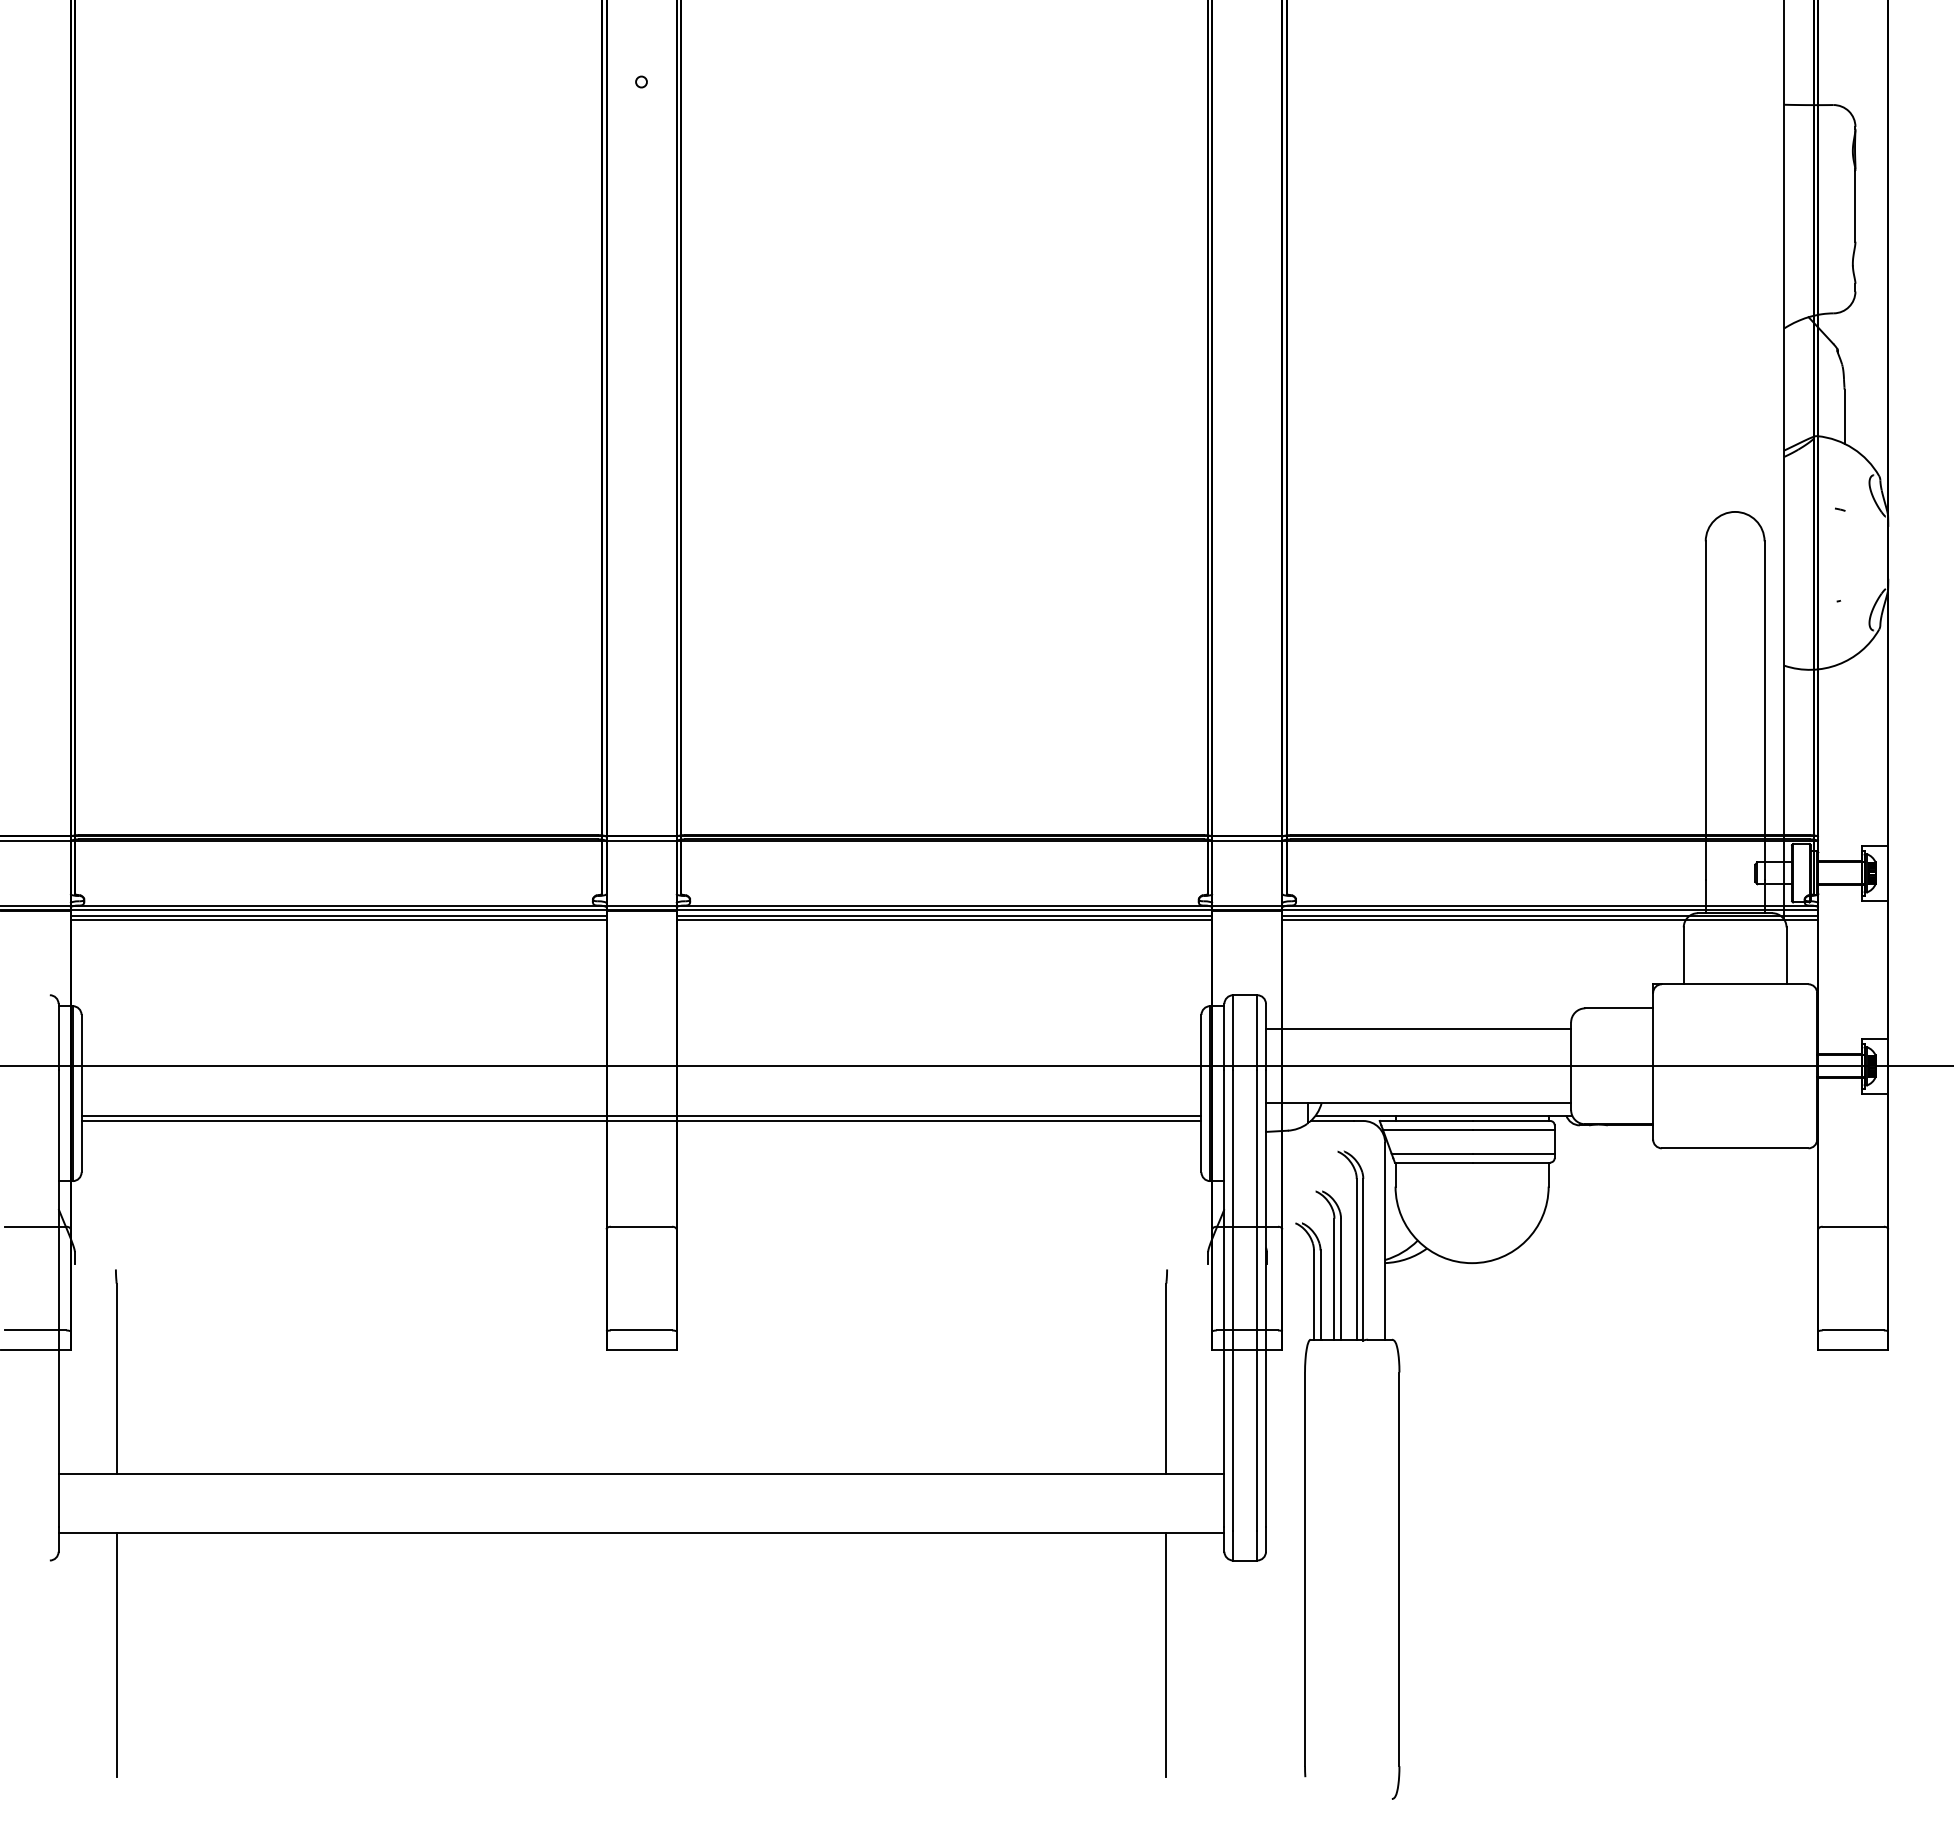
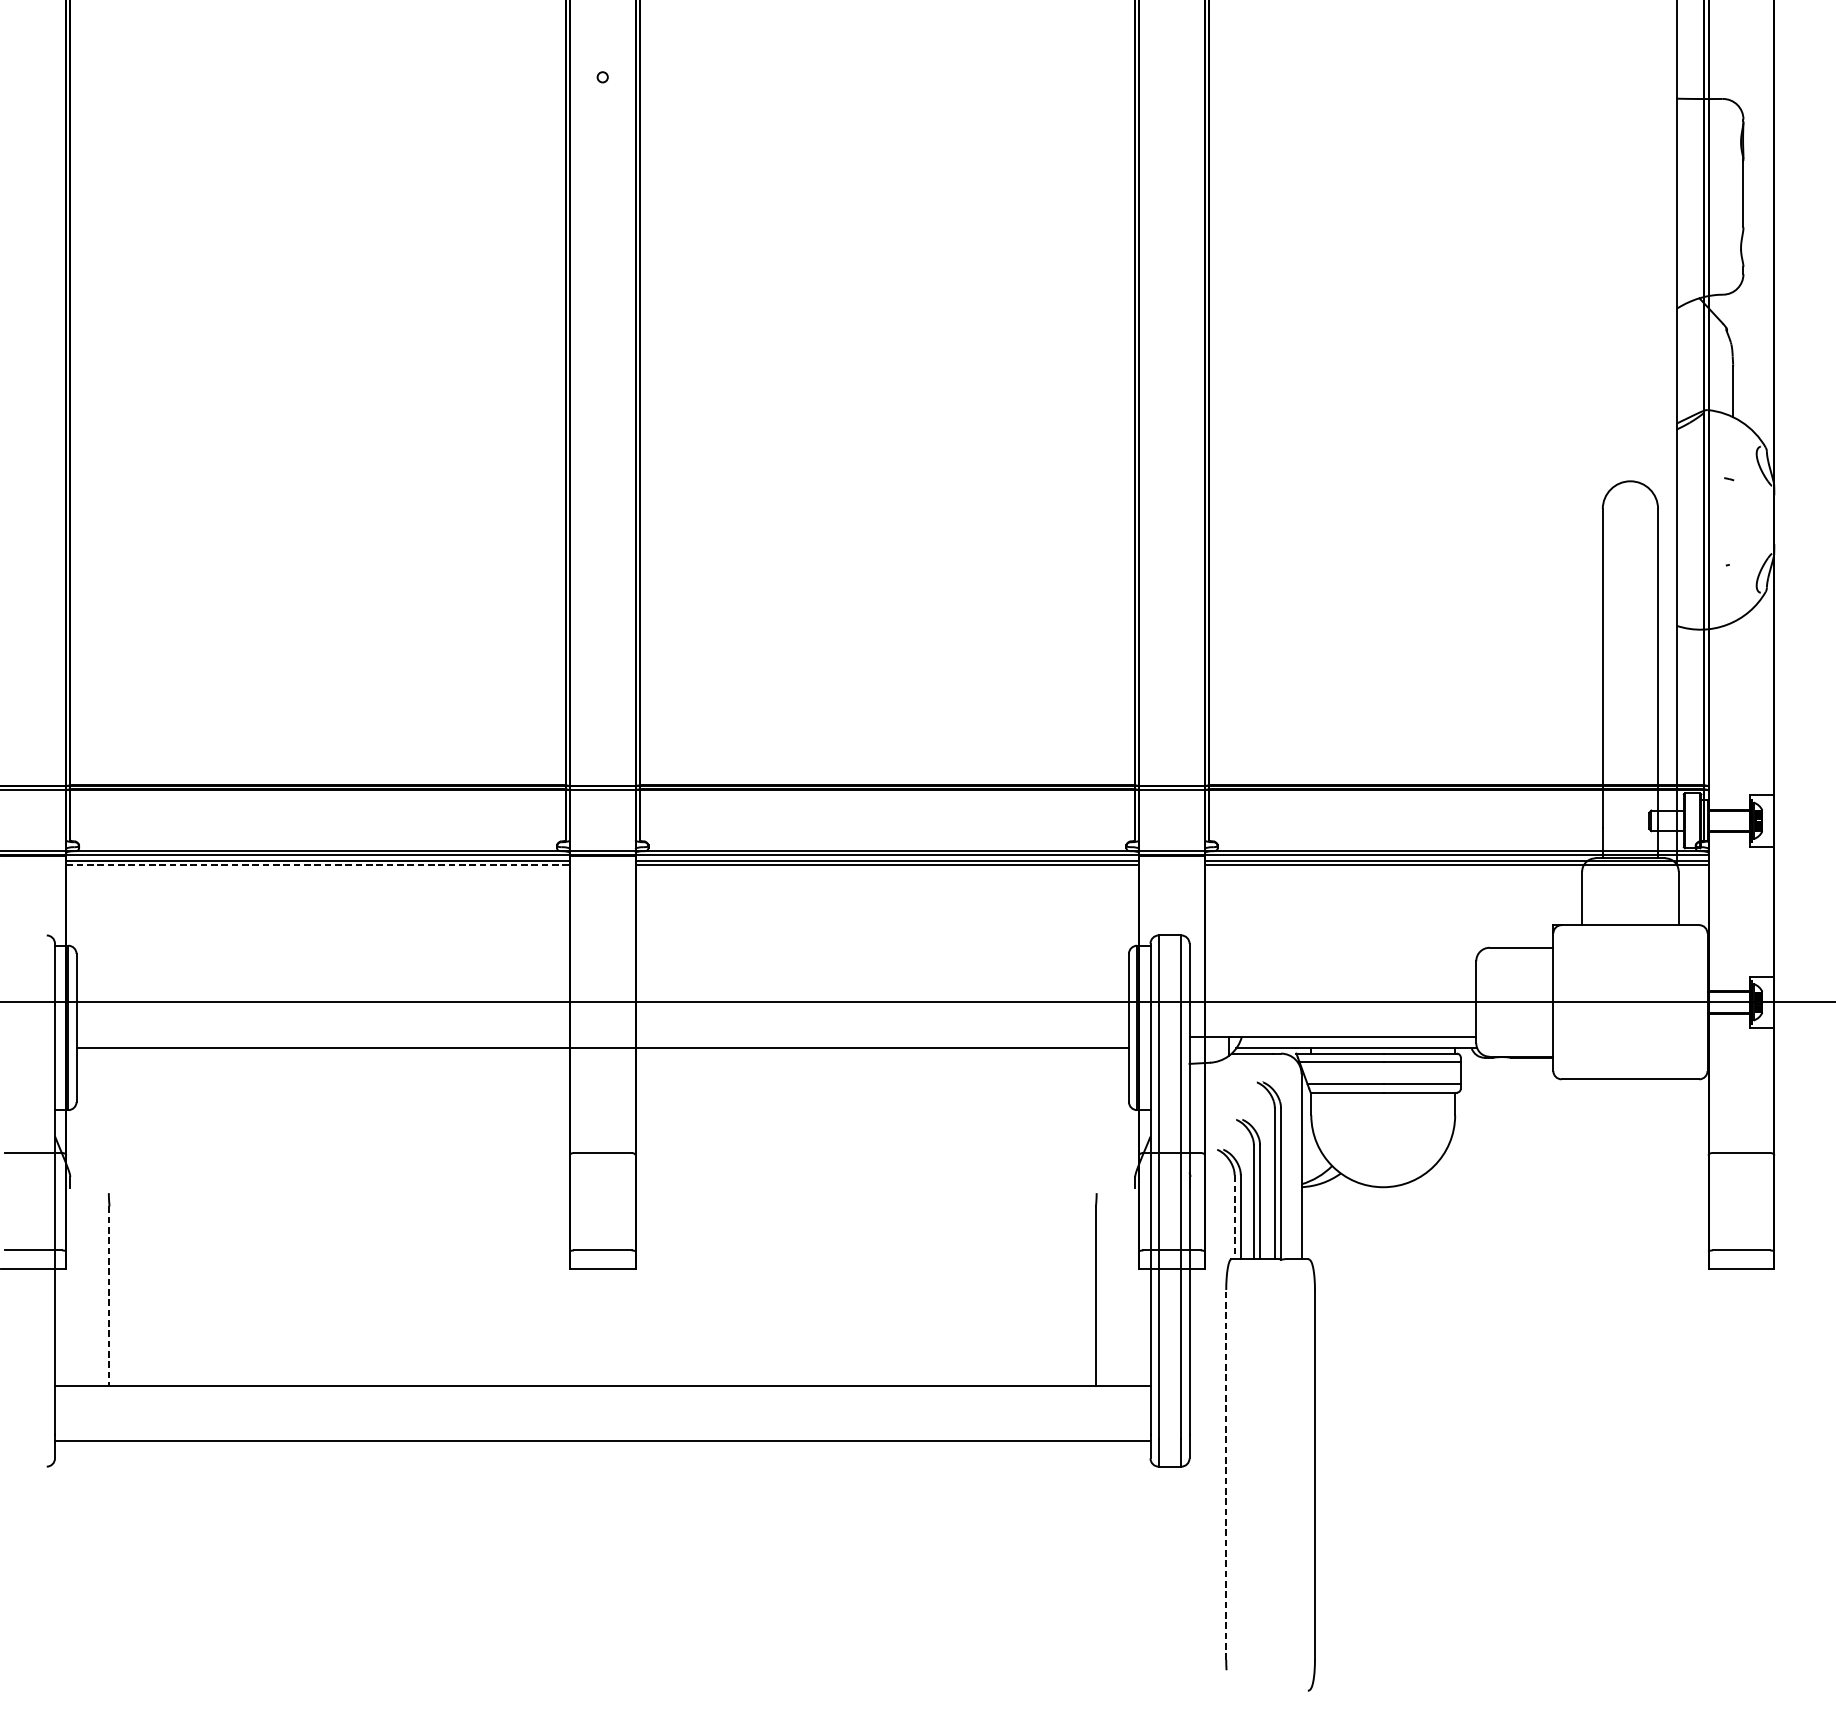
line: (338, 920) -> (318, 865), solid -> dashed
line: (1418, 1029) -> (1332, 967), removed
line: (641, 1121) -> (602, 1054), removed
line: (1313, 1295) -> (1234, 1217), solid -> dashed
line: (116, 1379) -> (109, 1296), solid -> dashed
line: (1305, 1569) -> (1226, 1475), solid -> dashed
line: (116, 1655) -> (109, 1555), removed
line: (1166, 1655) -> (1096, 1555), removed

